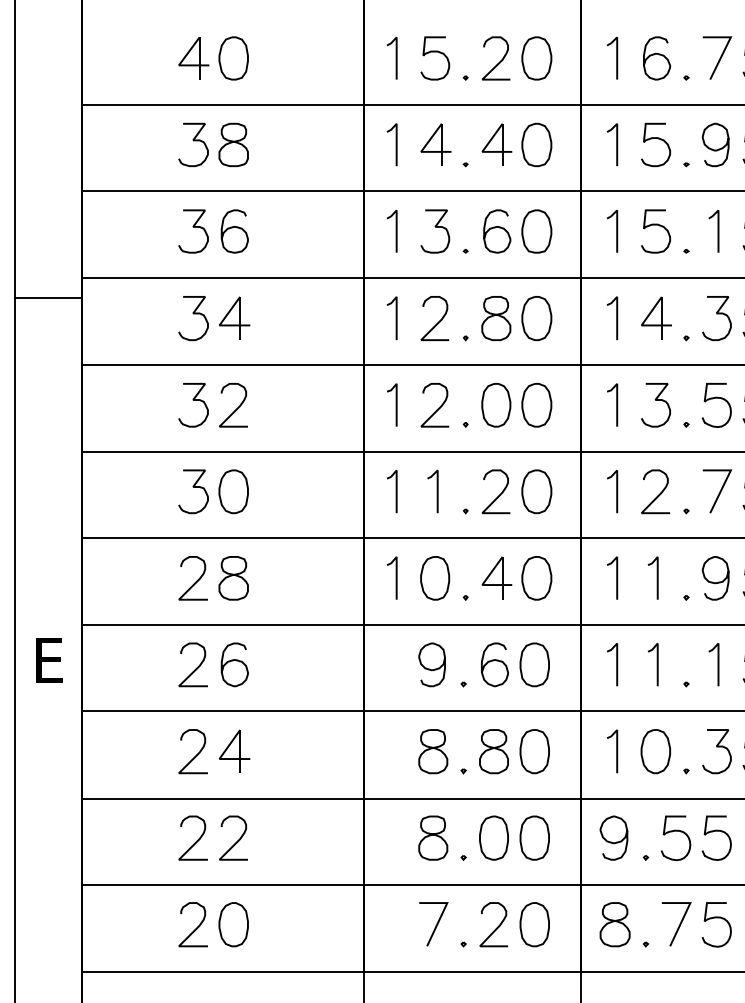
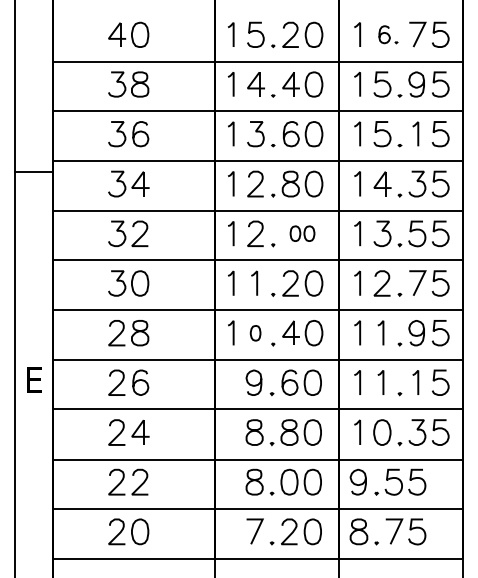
part: (666, 57) -> (388, 34), size x0.7
part: (516, 404) -> (302, 233), size x0.6
part: (434, 578) -> (255, 333), size x0.6

